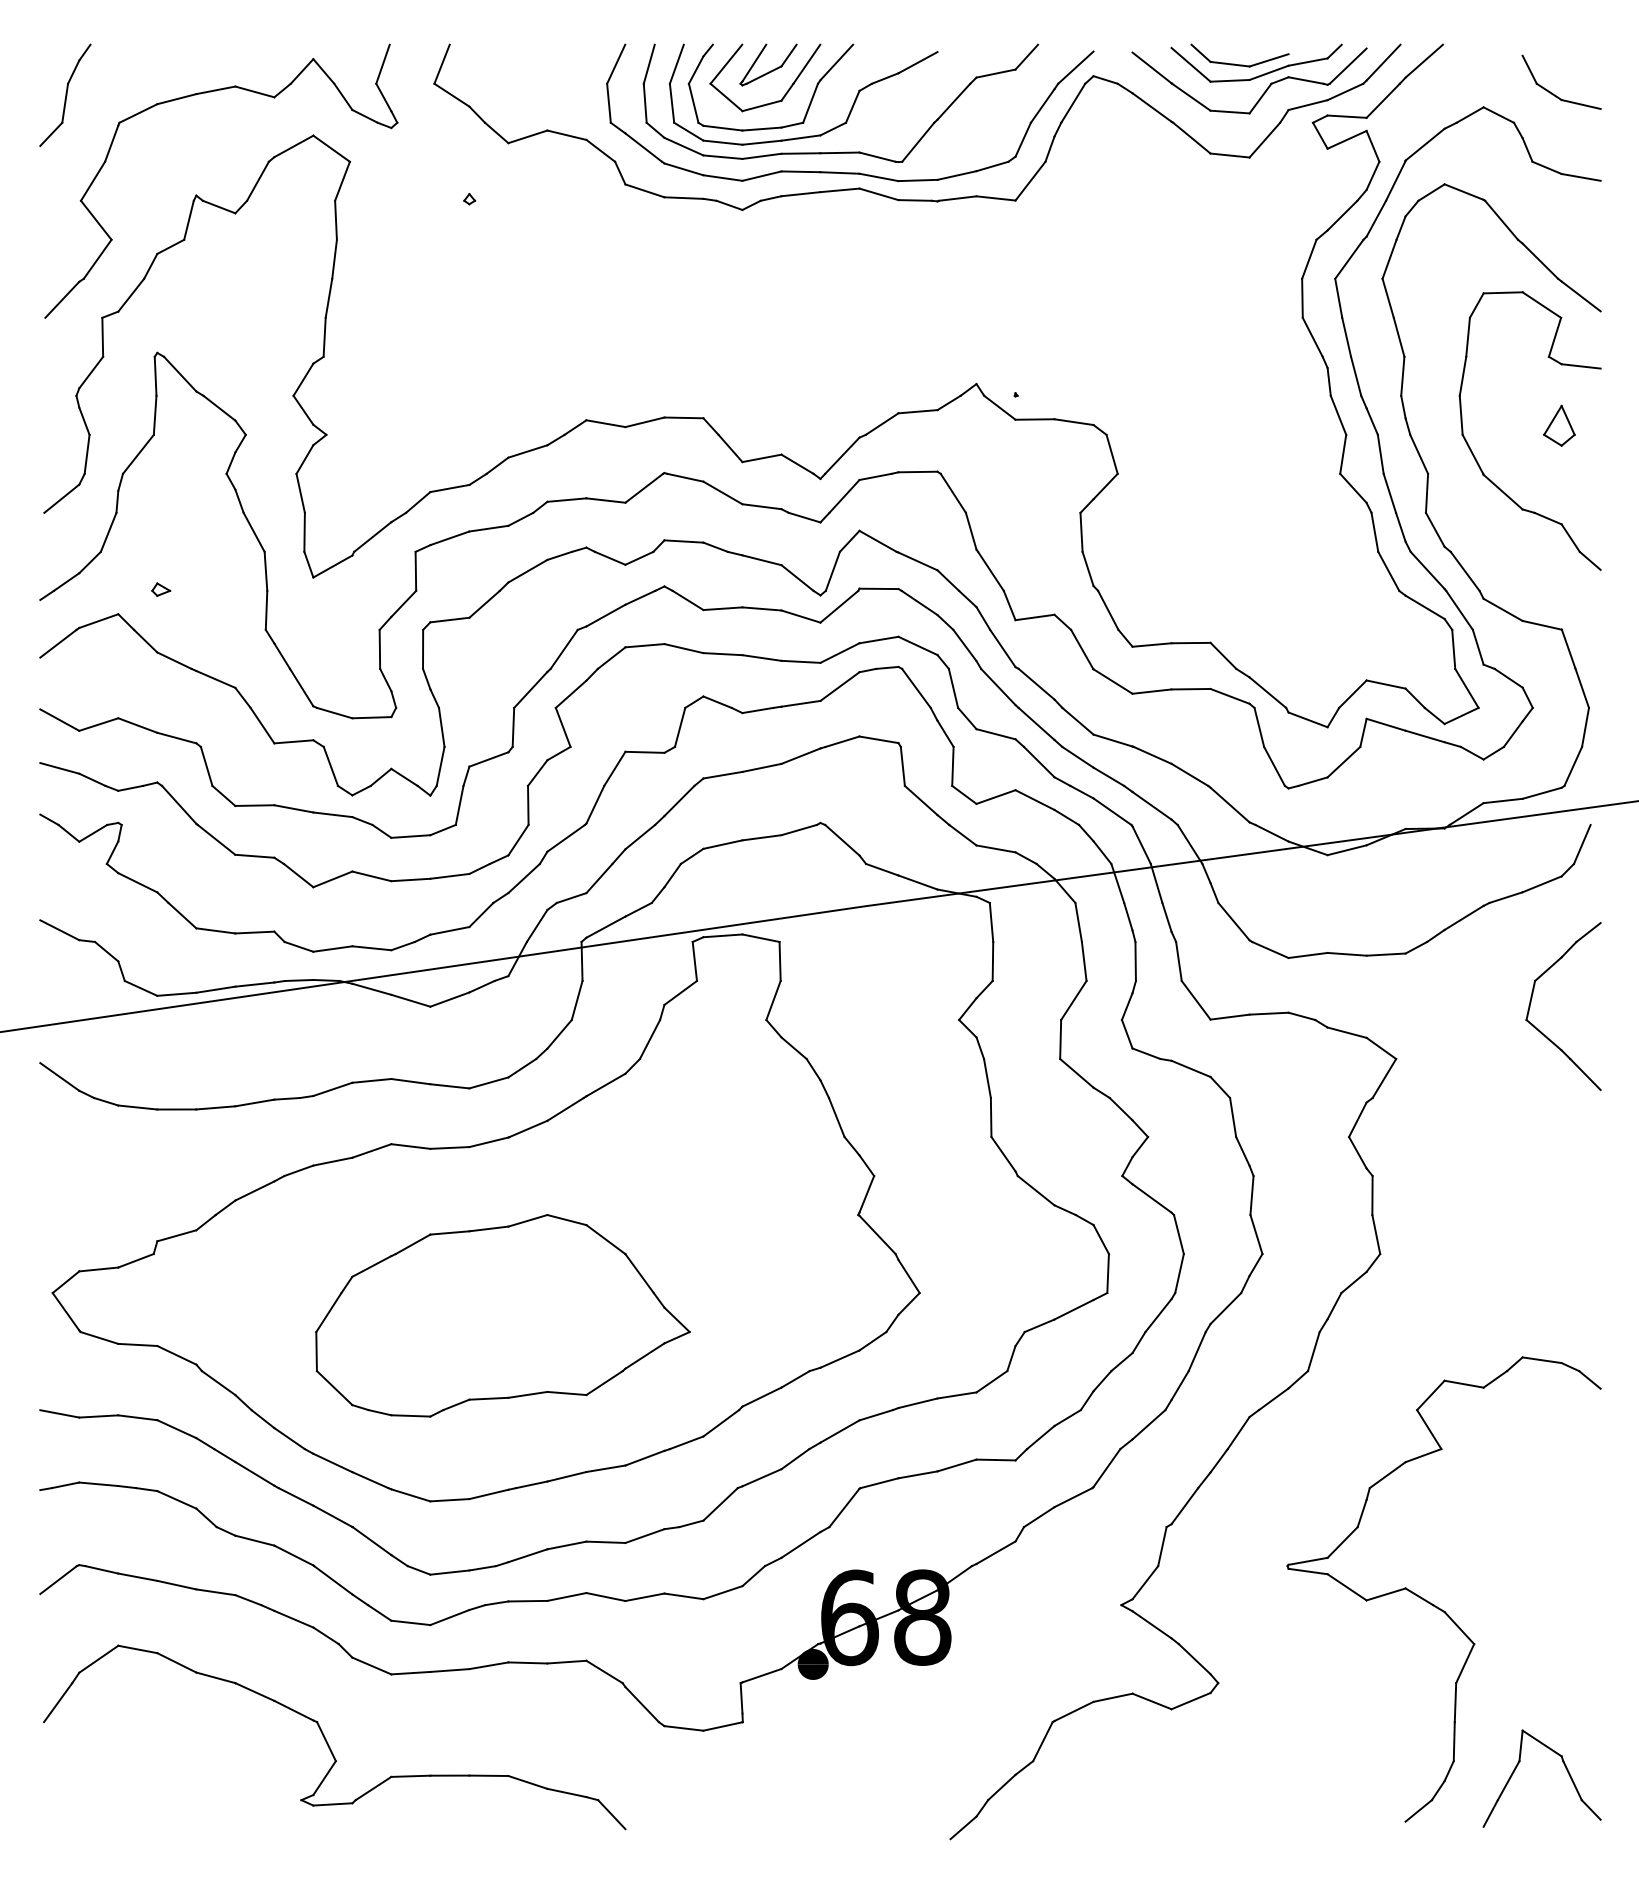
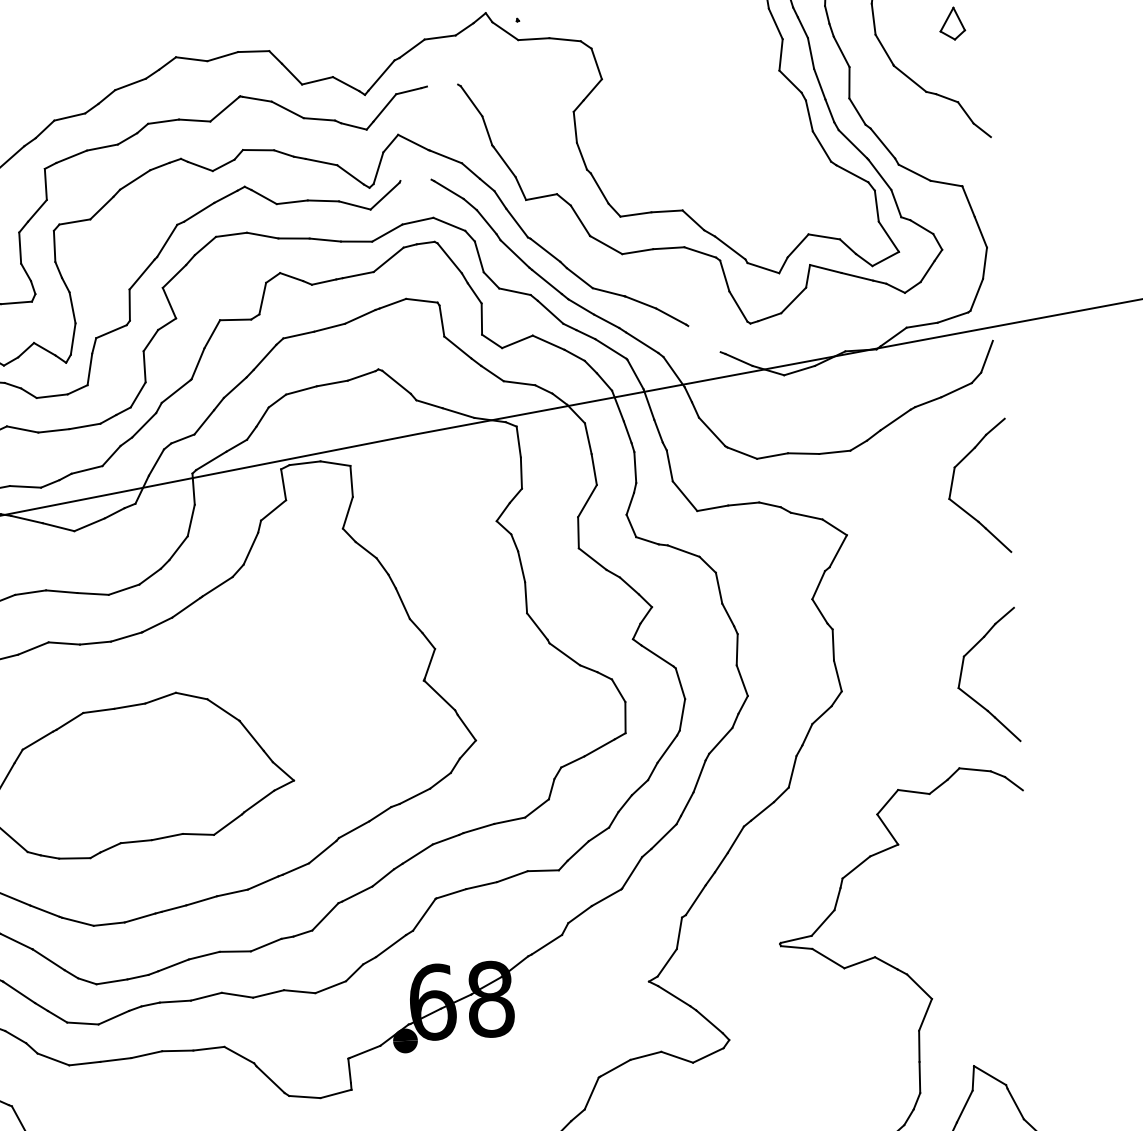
line: (917, 471) -> (442, 85), removed
line: (878, 588) -> (415, 180), removed
line: (1229, 804) -> (704, 338), removed
part: (1532, 1235) -> (962, 670), added

